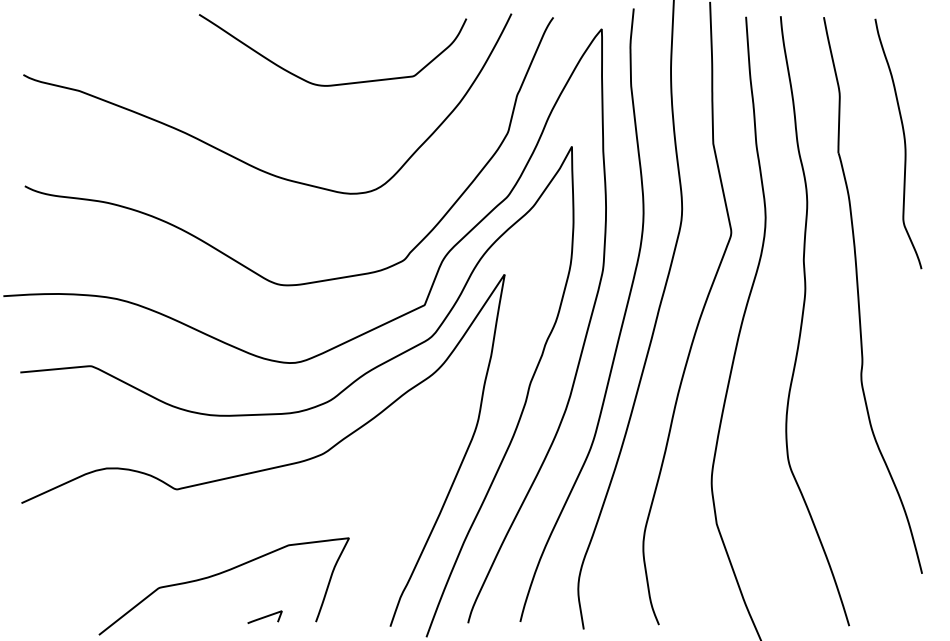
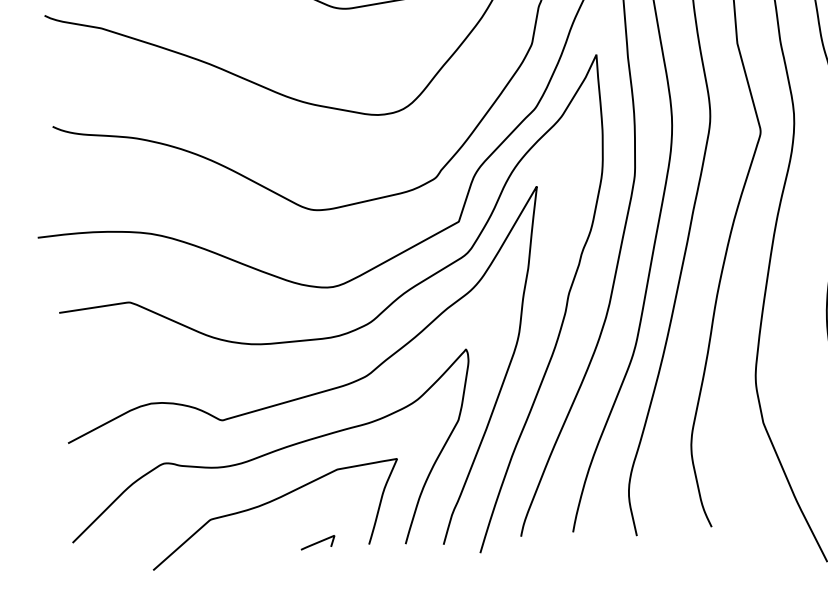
curve: (221, 526) -> (269, 454), added

